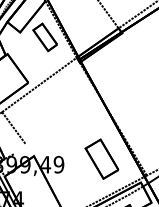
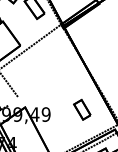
part: (101, 158) -> (81, 109), size x0.6

